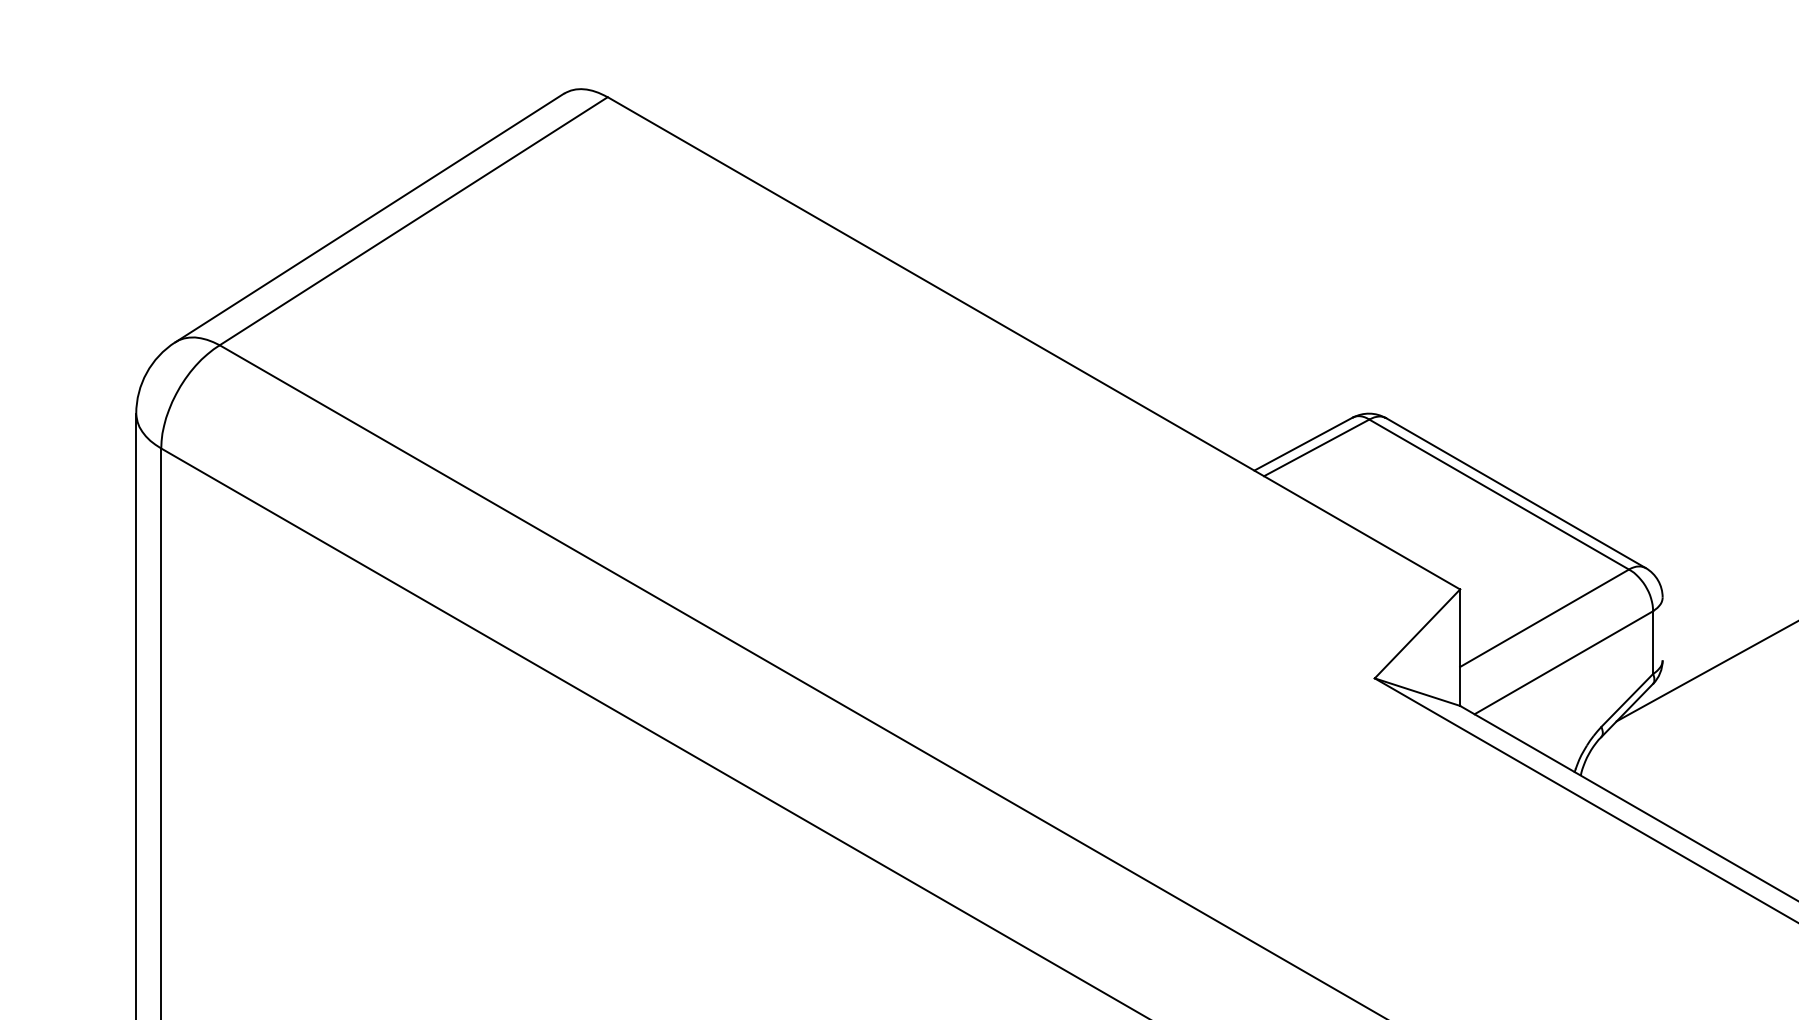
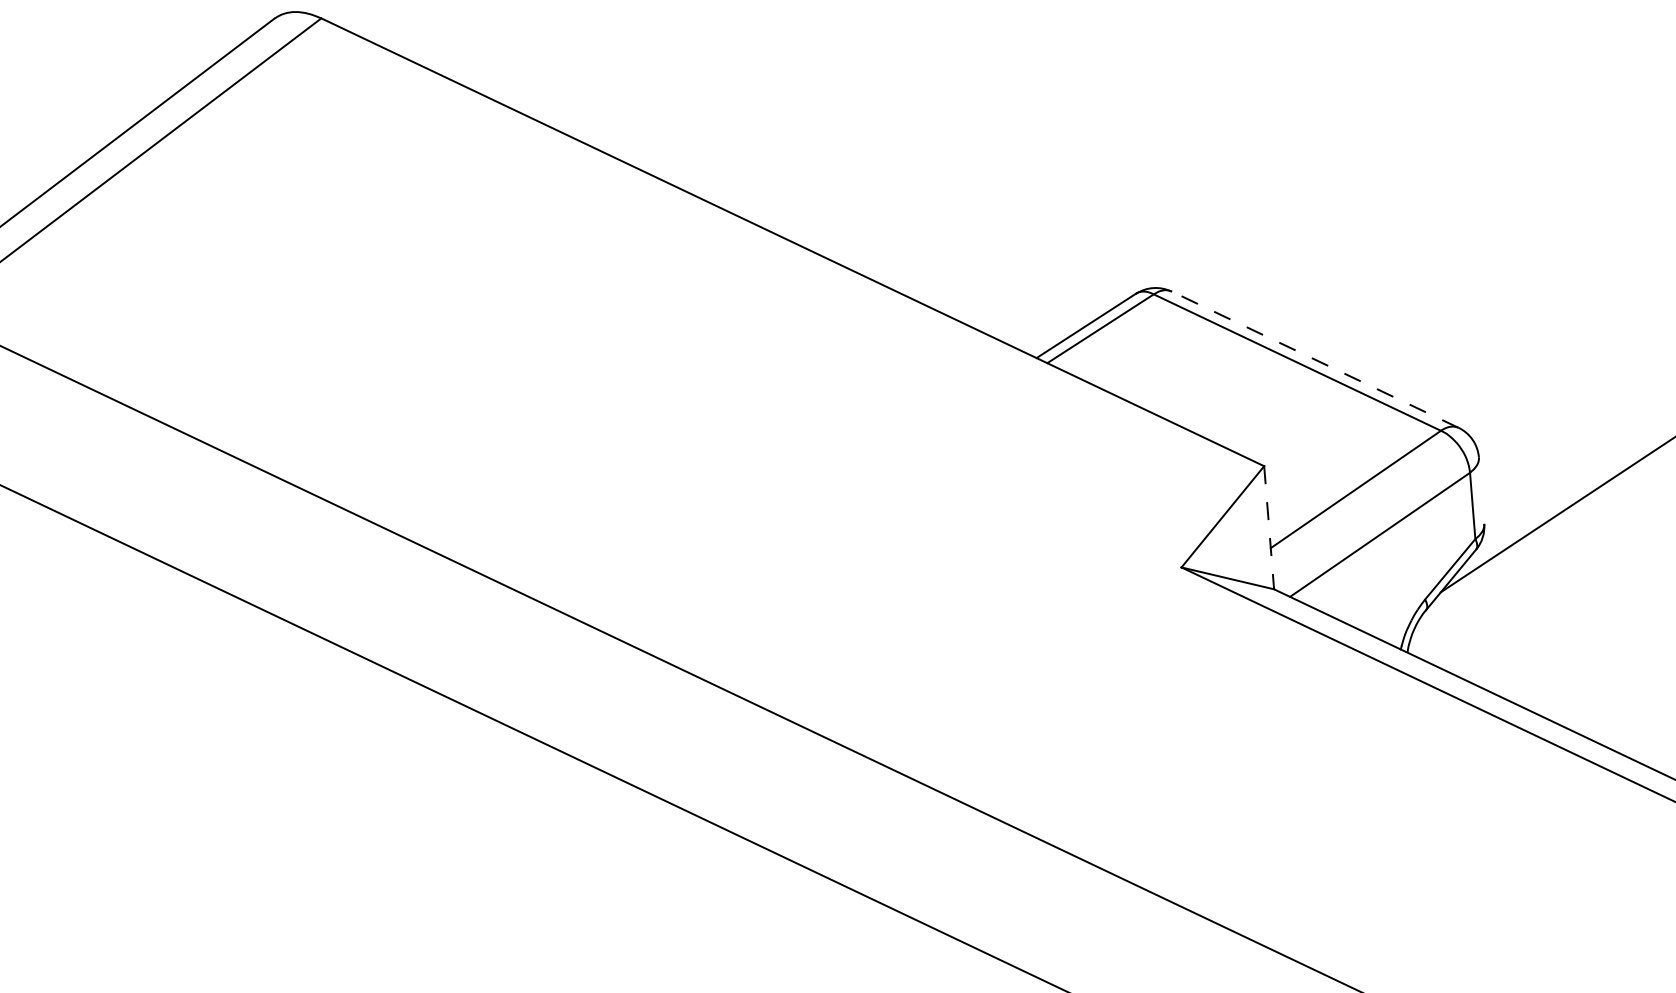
line: (1515, 493) -> (1314, 360), solid -> dashed
line: (1460, 648) -> (1269, 528), solid -> dashed

